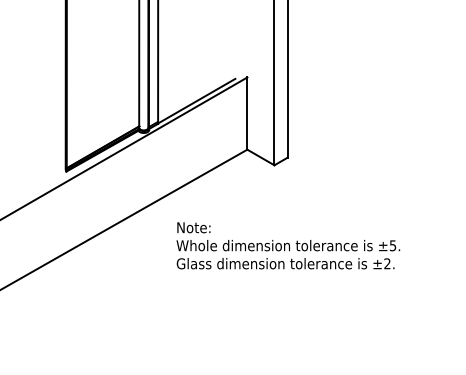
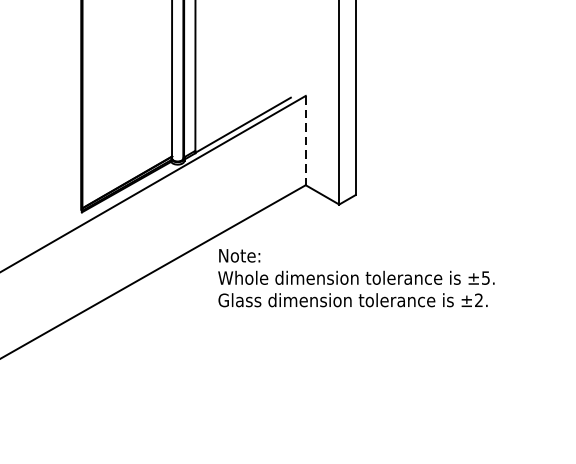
line: (247, 114) -> (305, 141), solid -> dashed
text: (288, 245) -> (356, 277), moved

